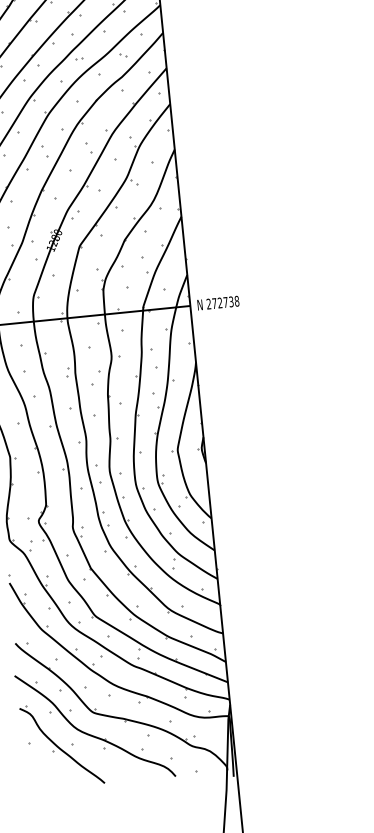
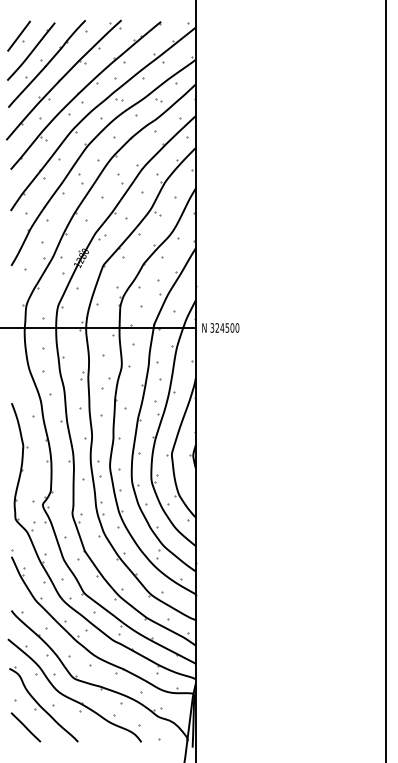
text: (222, 302) -> (224, 327), 272738 -> 324500
line: (44, 772) -> (25, 727), added

